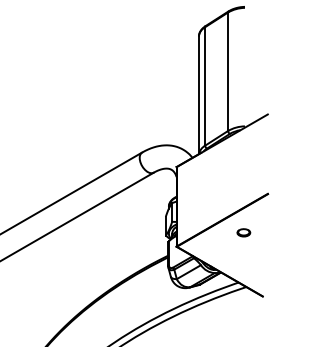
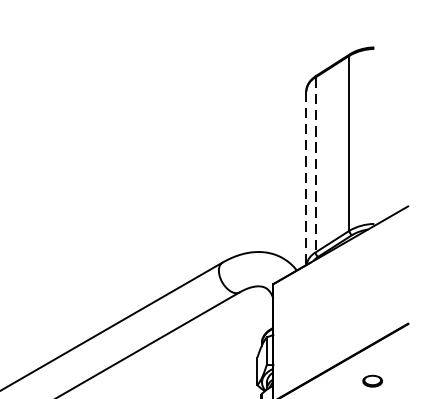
line: (205, 86) -> (316, 165), solid -> dashed
line: (198, 95) -> (305, 178), solid -> dashed

